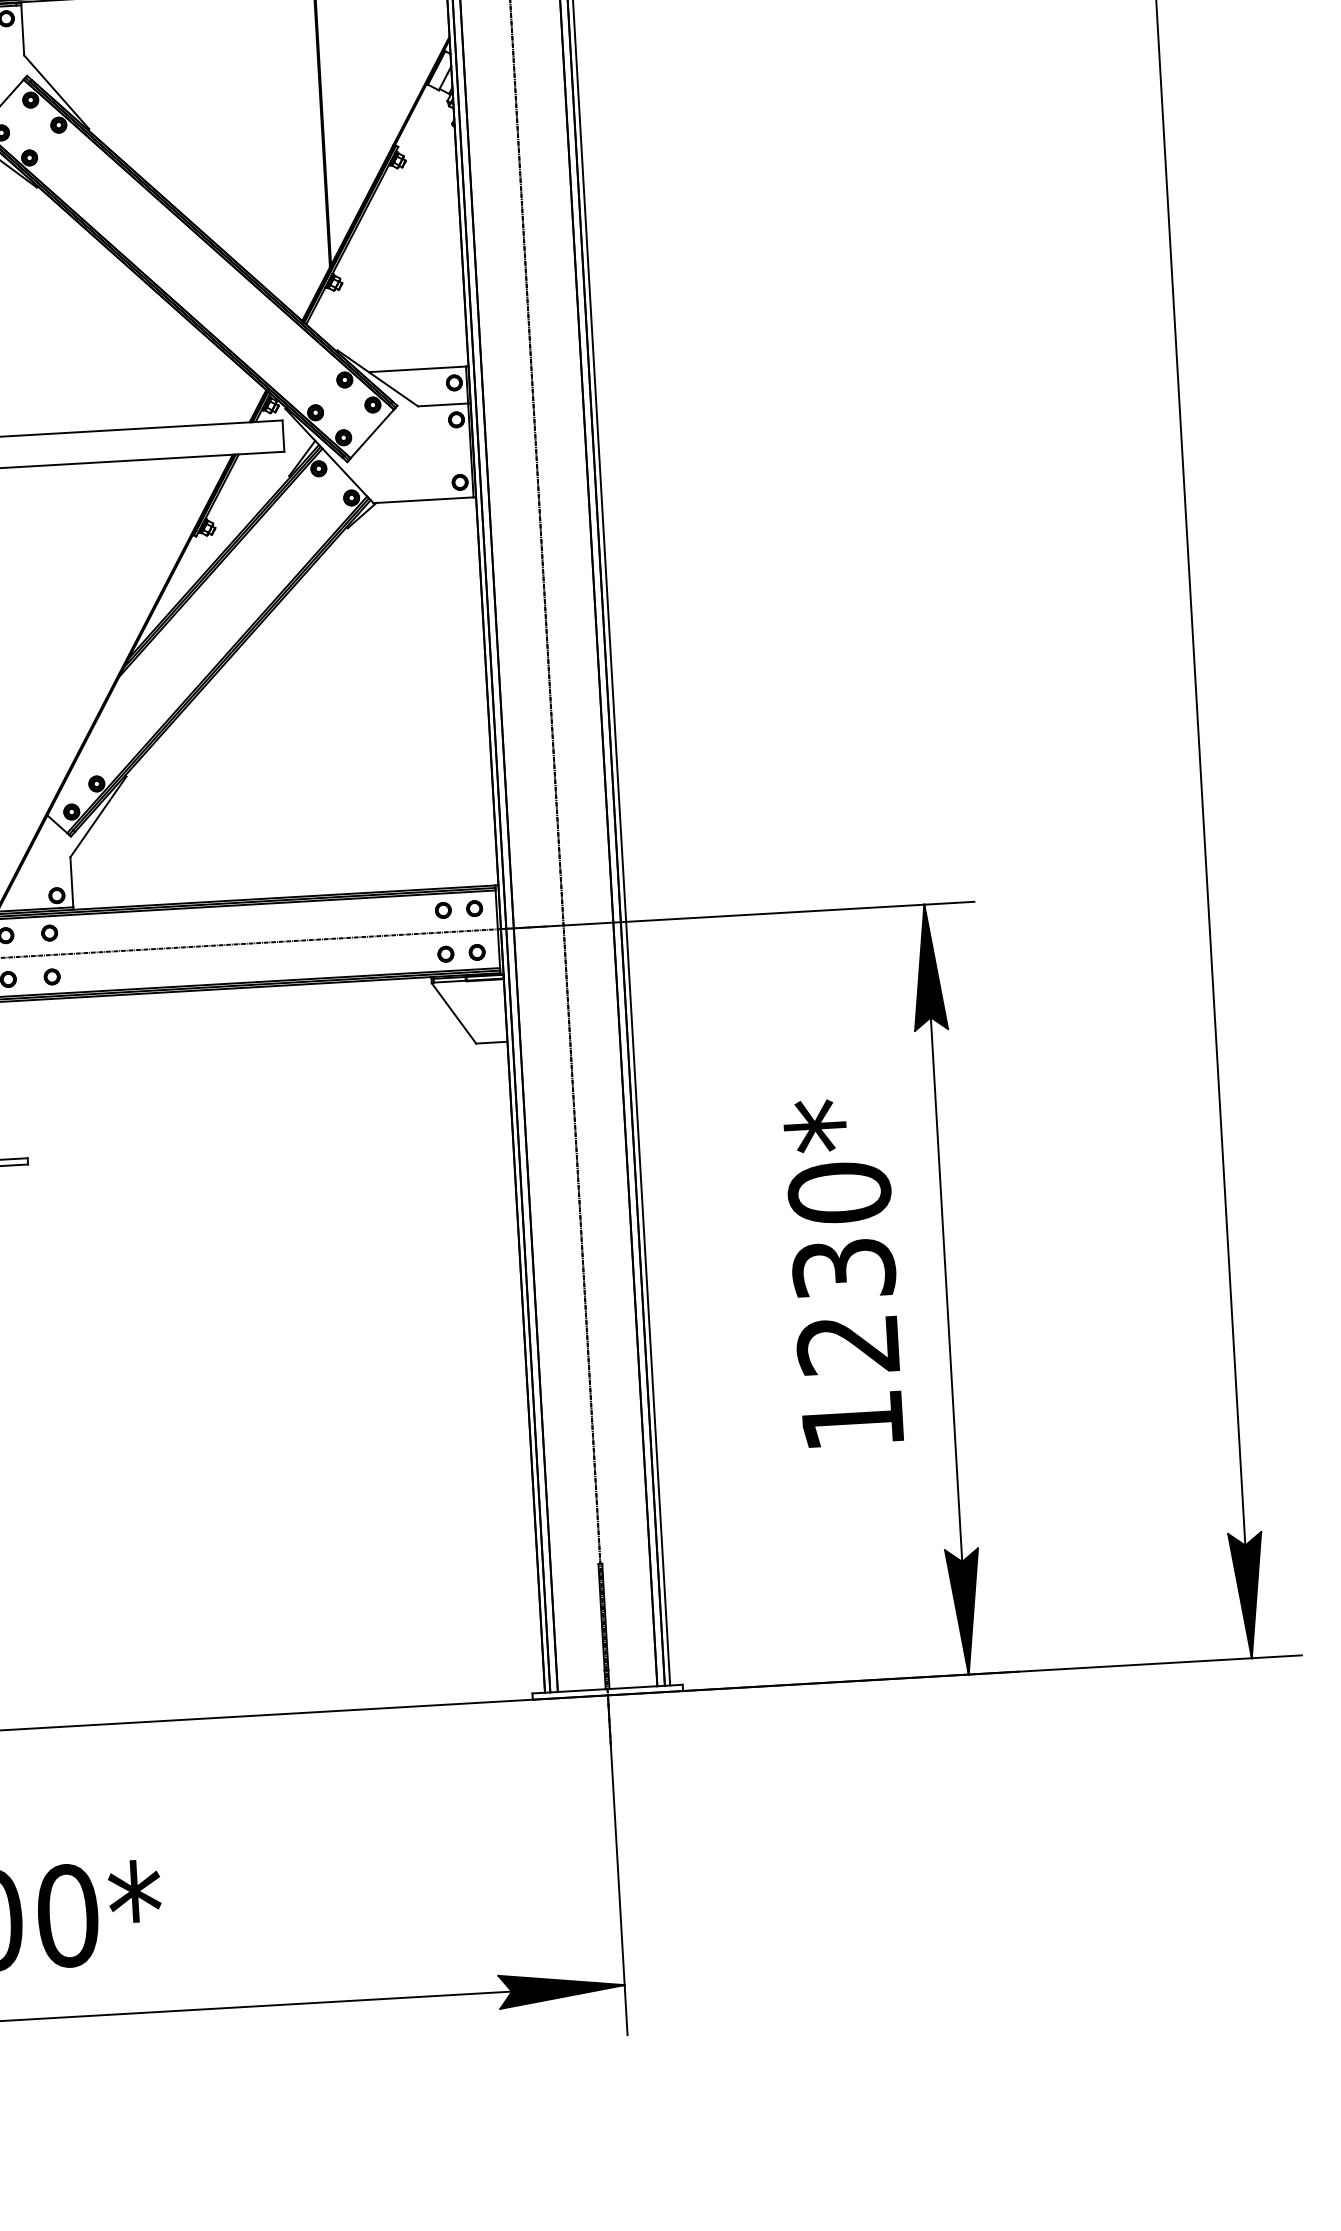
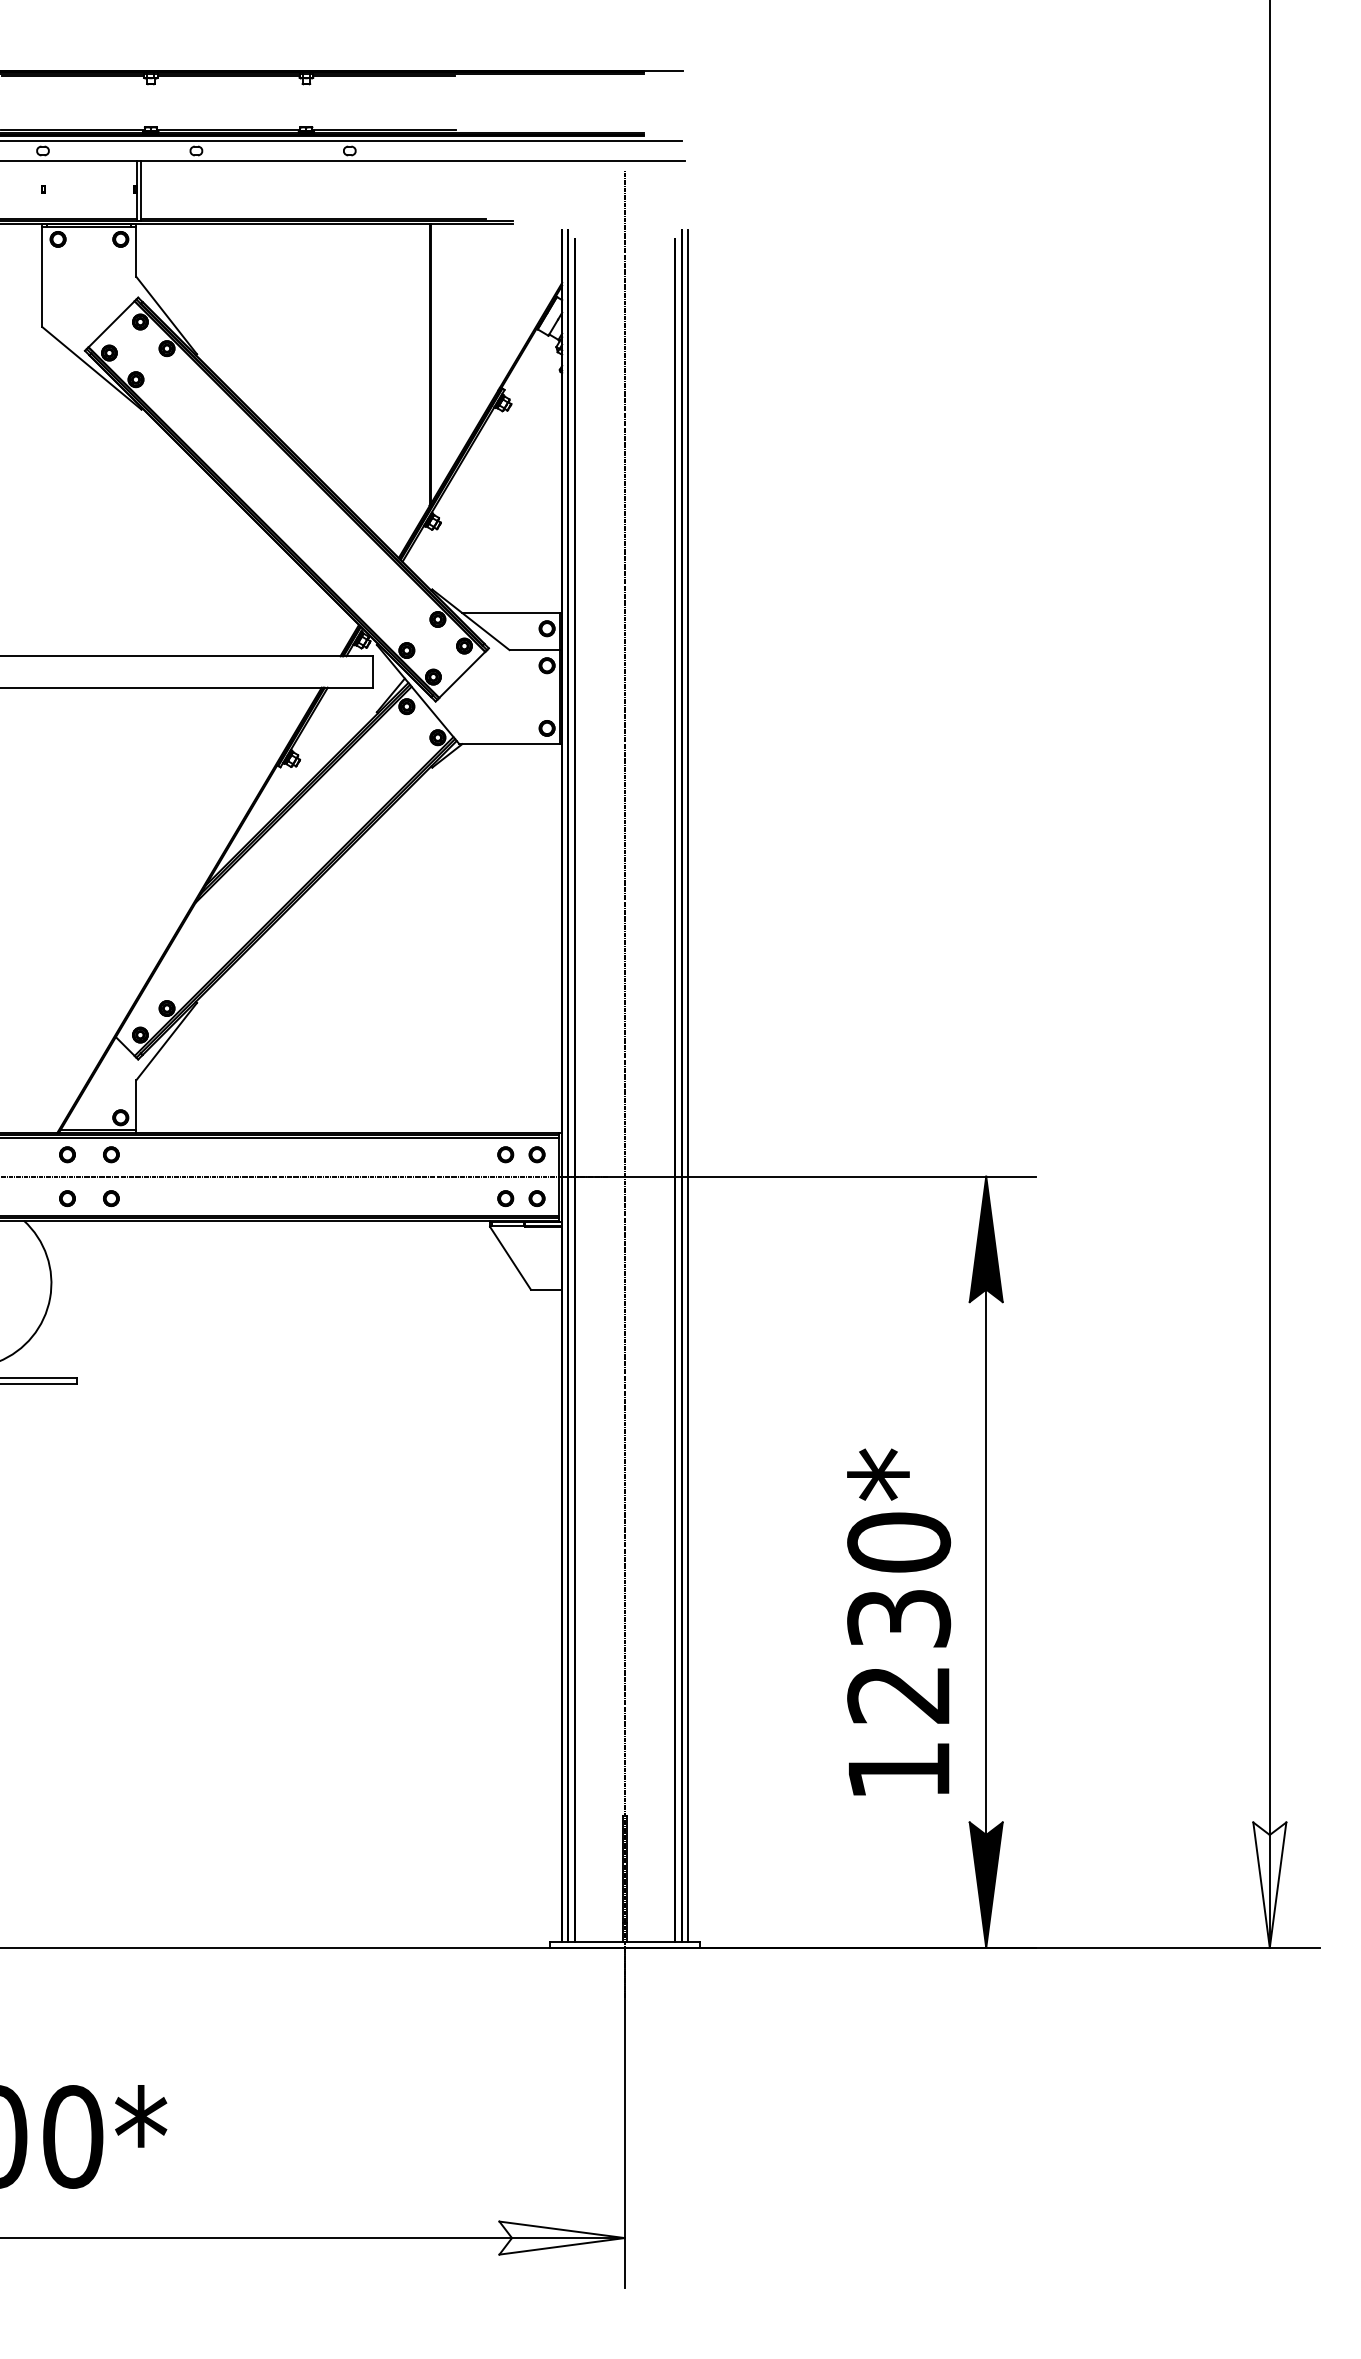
text: (844, 1271) -> (899, 1621), moved
fill: (1247, 1595) -> (1269, 1884), removed
fill: (561, 1988) -> (561, 2237), removed

